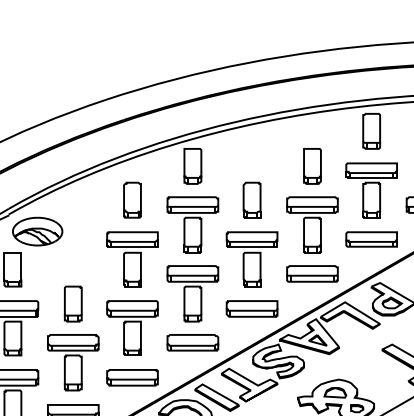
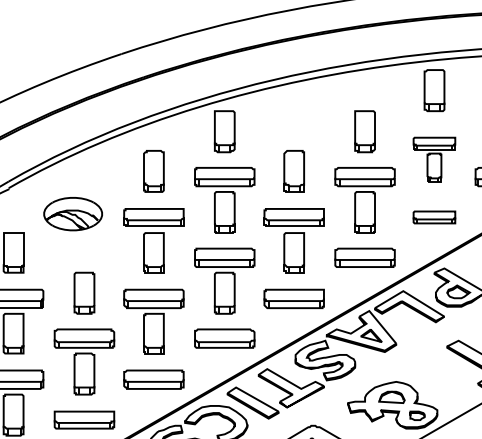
part: (371, 190) -> (434, 159), size x0.7
part: (37, 231) -> (72, 213), moved
part: (371, 239) -> (434, 217), size x0.7

